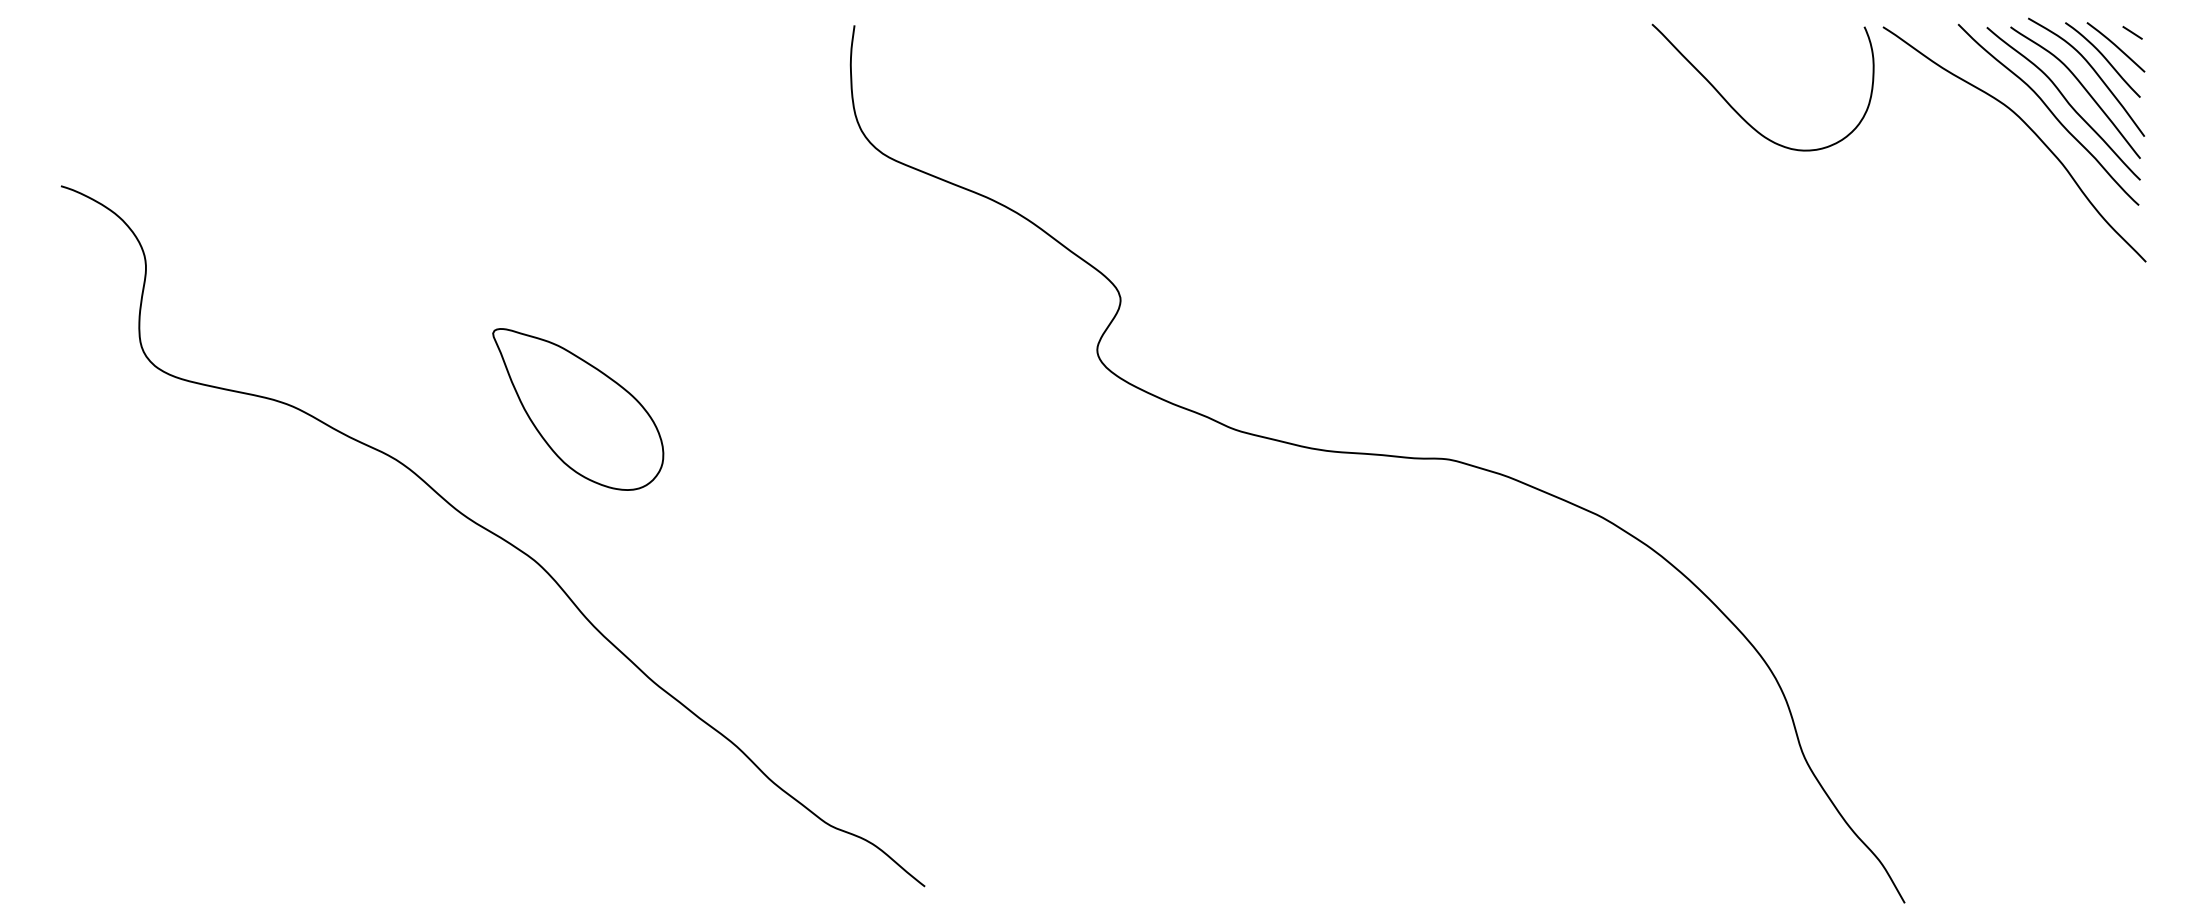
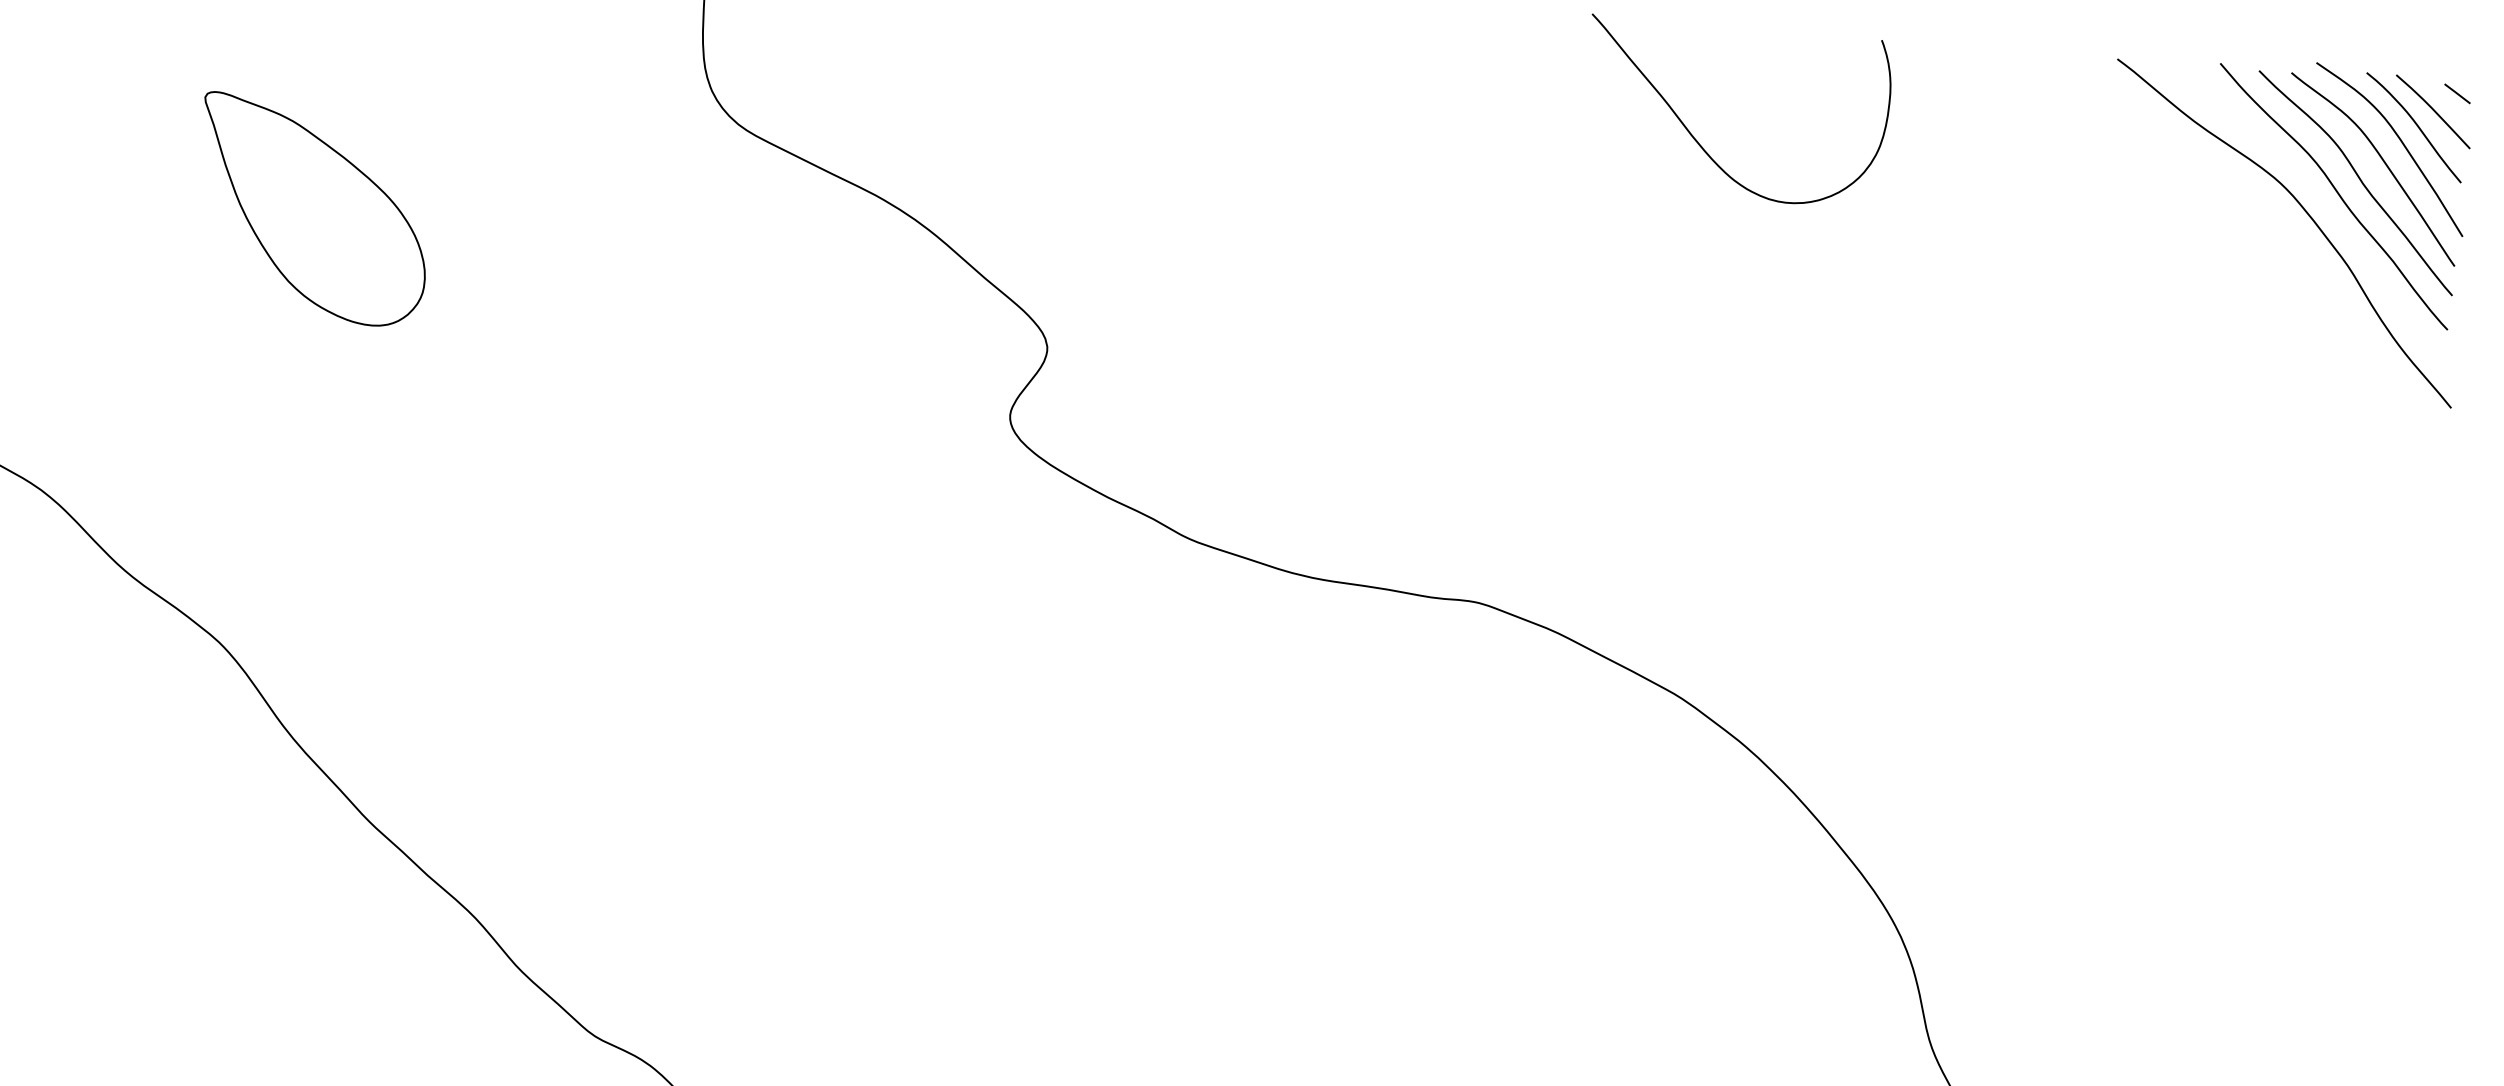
curve: (1737, 111) -> (1699, 142), moved
part: (578, 409) -> (313, 210), moved

